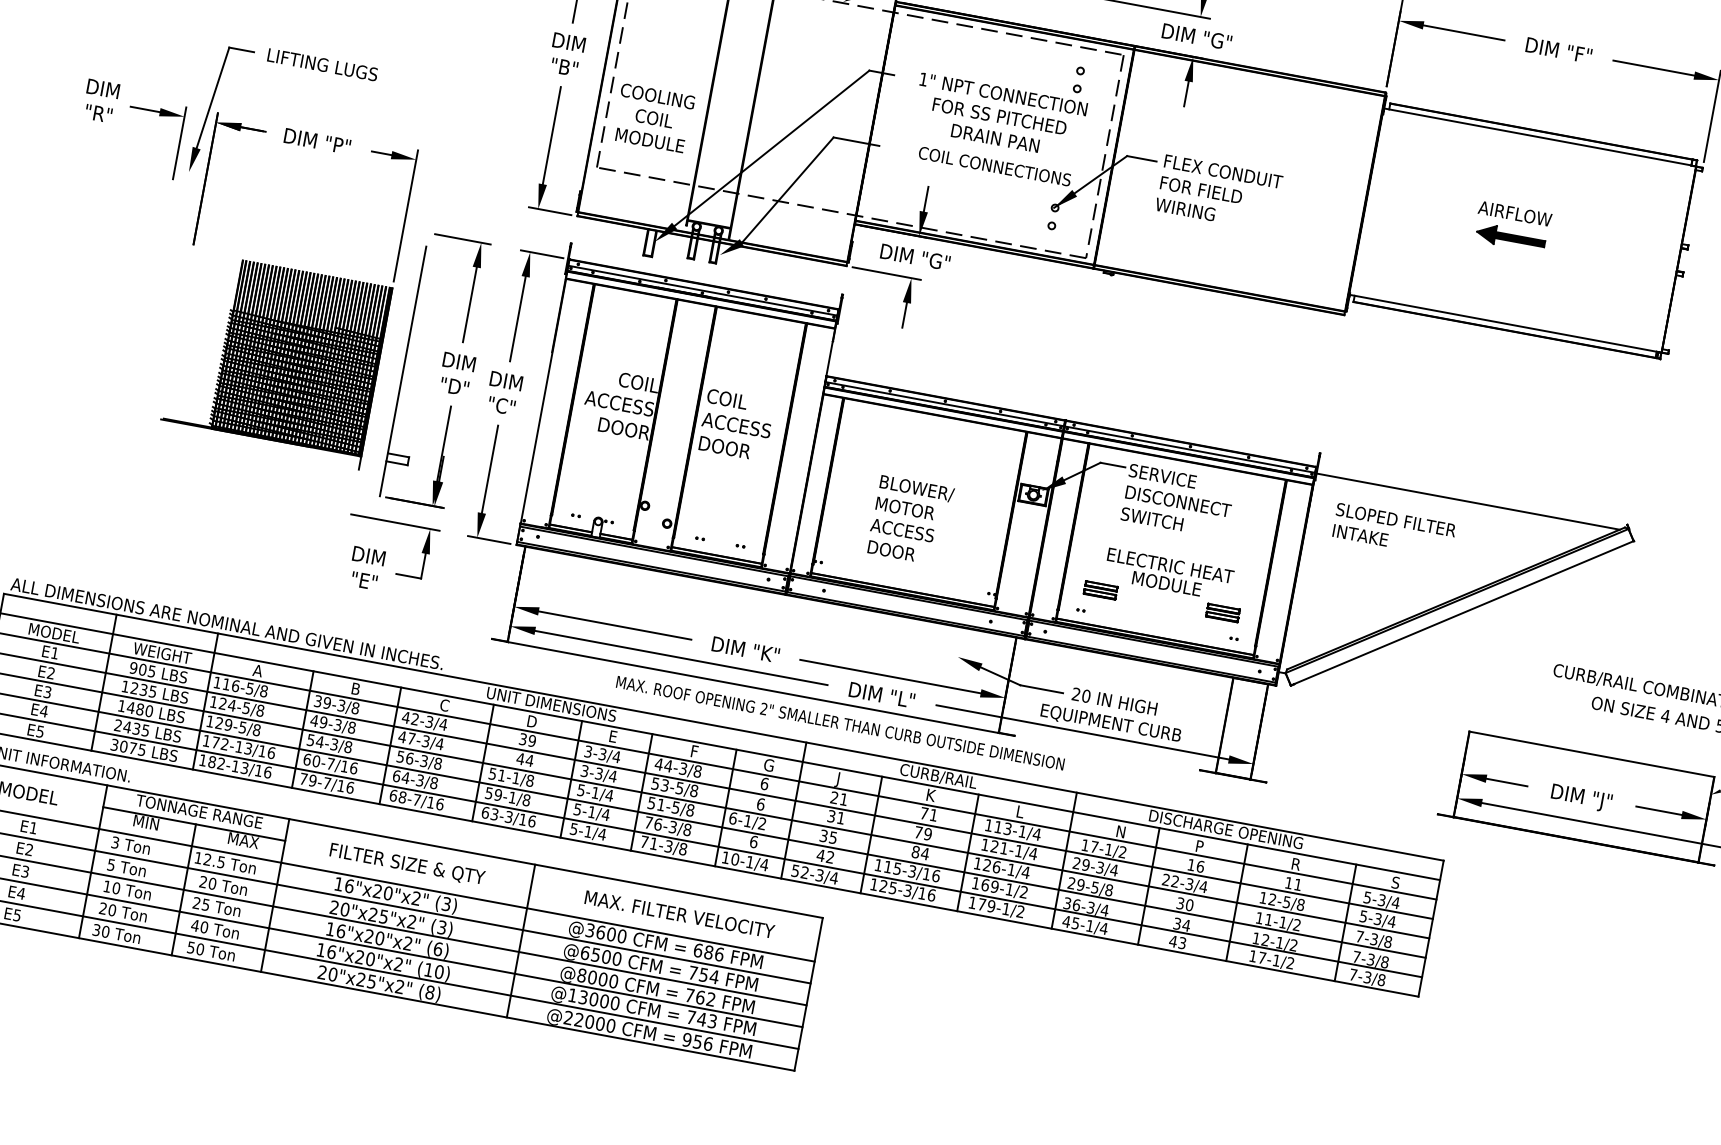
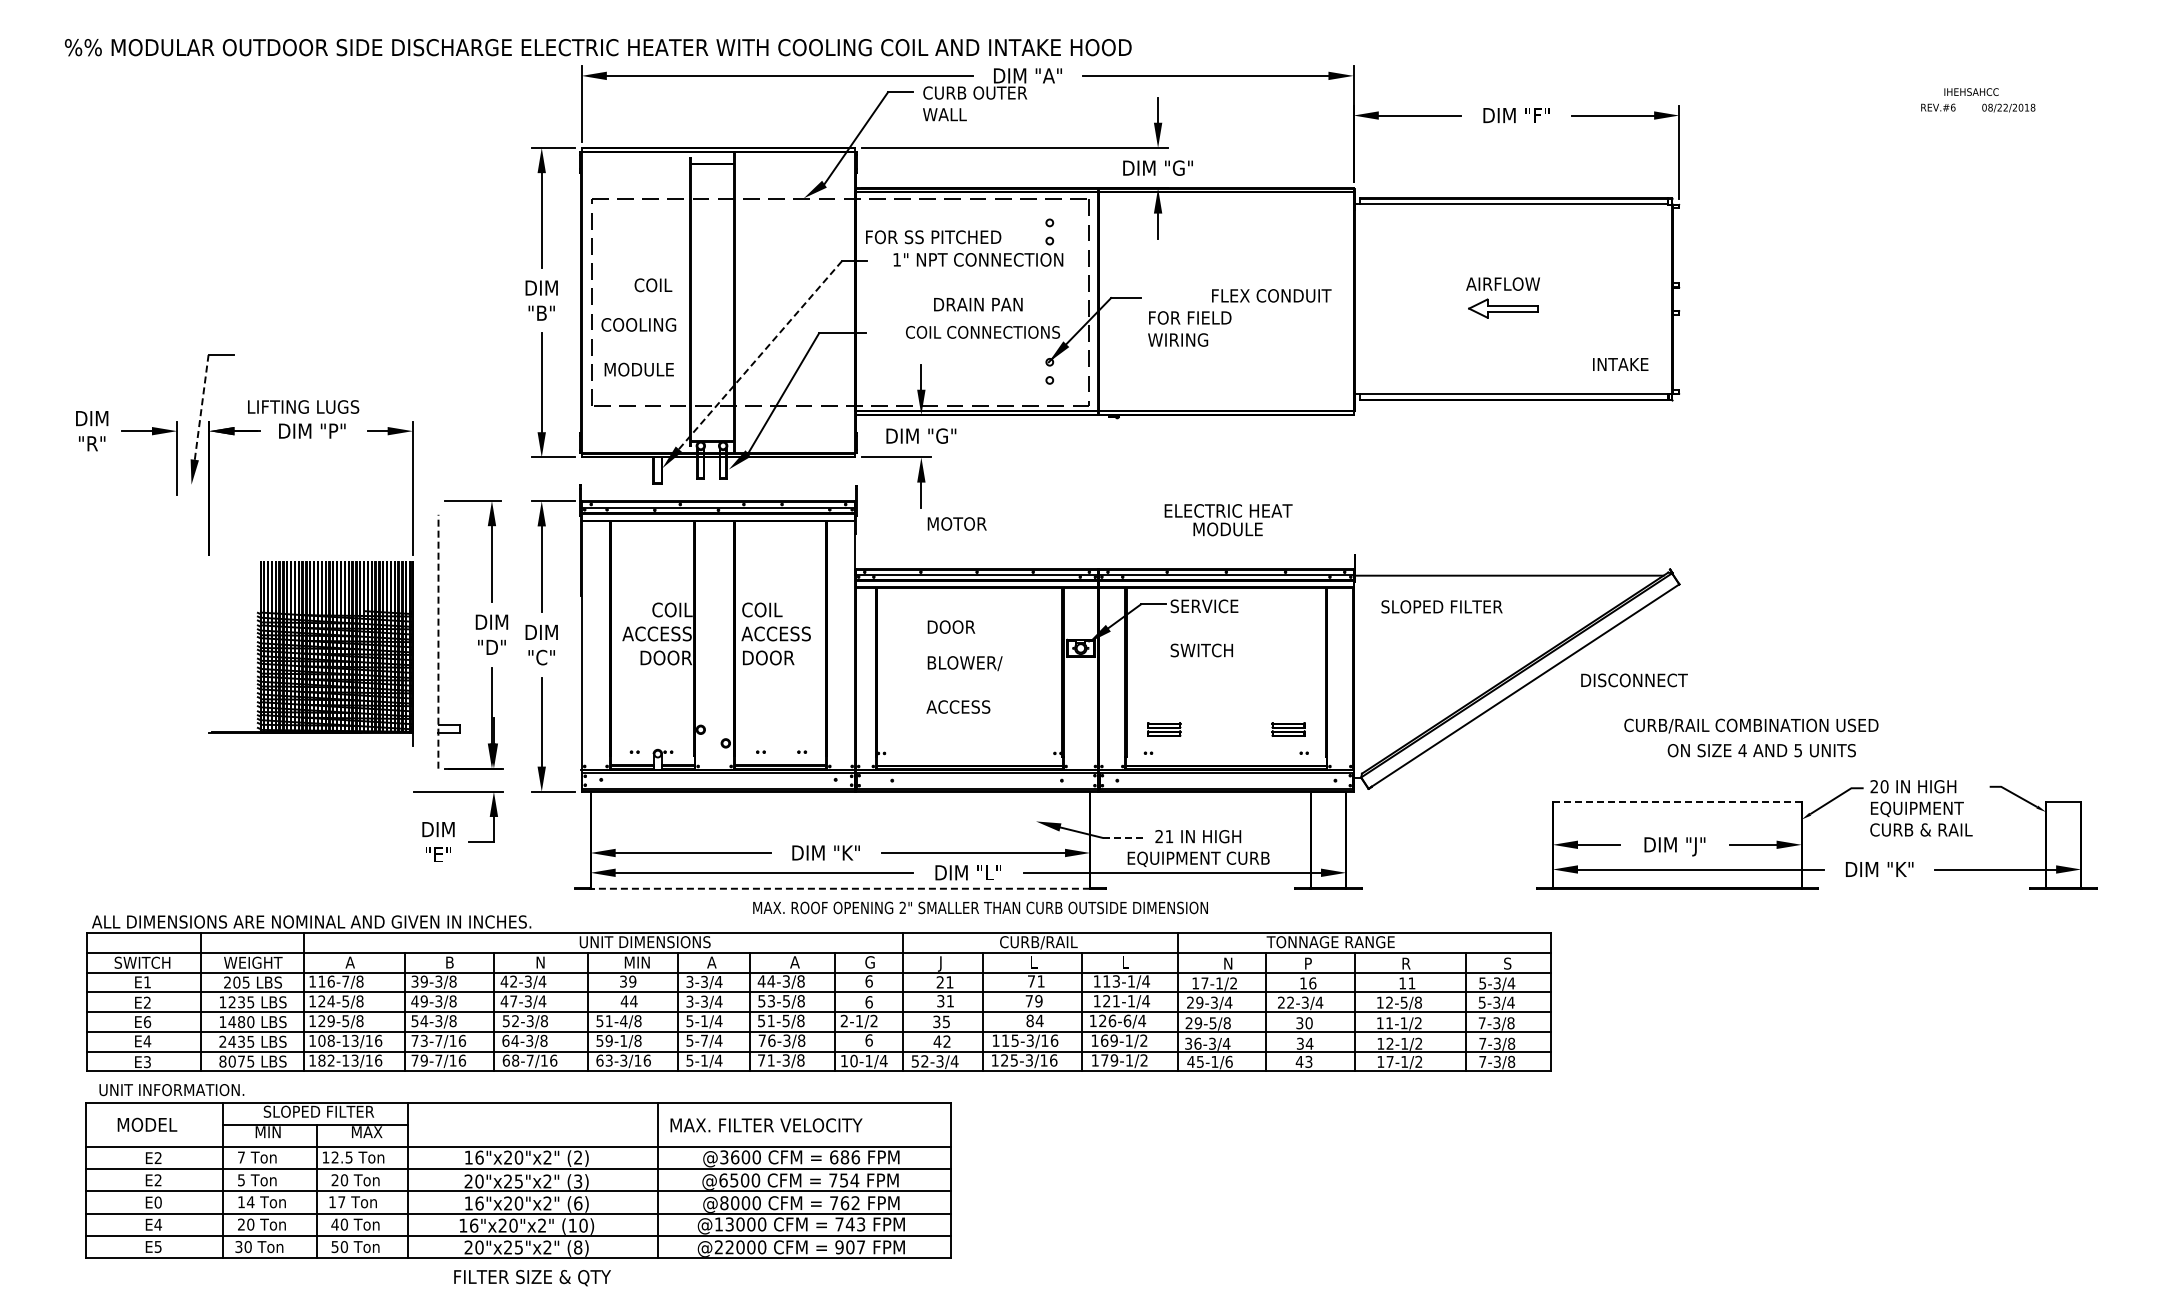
text: (322, 64) -> (303, 406), moved
line: (212, 97) -> (201, 407), solid -> dashed
text: (999, 116) -> (933, 237), moved
text: (654, 118) -> (653, 285), moved
line: (771, 148) -> (760, 355), solid -> dashed
text: (1223, 171) -> (1271, 295), moved
fill: (1511, 237) -> (1503, 308), removed
line: (403, 371) -> (438, 641), solid -> dashed
text: (1178, 501) -> (1634, 680), moved
text: (904, 507) -> (956, 523), moved
text: (1360, 535) -> (1620, 364), moved
text: (891, 550) -> (951, 626), moved
text: (1168, 575) -> (1228, 520), moved
text: (53, 632) -> (142, 962), MODEL -> SWITCH
text: (133, 668) -> (227, 982), 905 -> 205
line: (753, 687) -> (840, 888), solid -> dashed
text: (249, 688) -> (345, 981), 116-5/8 -> 116-7/8
line: (1041, 688) -> (1124, 837), solid -> dashed
text: (47, 692) -> (147, 1022), E3 -> E6
text: (1086, 696) -> (1169, 836), 20 -> 21
text: (444, 705) -> (540, 962), C -> N
text: (840, 722) -> (980, 907), moved
text: (540, 723) -> (637, 962), D -> MIN
text: (40, 731) -> (147, 1061), E5 -> E3
text: (613, 736) -> (711, 962), E -> A
text: (220, 743) -> (326, 1040), 172-13/16 -> 108-13/16
text: (114, 744) -> (222, 1061), 3075 -> 8075
text: (694, 751) -> (794, 962), F -> A
line: (1592, 754) -> (1677, 801), solid -> dashed
text: (409, 758) -> (515, 1021), 56-3/8 -> 52-3/8
text: (311, 760) -> (419, 1040), 60-7/16 -> 73-7/16
text: (515, 778) -> (623, 1021), 51-1/8 -> 51-4/8
text: (931, 795) -> (1035, 962), K -> L
text: (199, 811) -> (318, 1111), TONNAGE RANGE -> SLOPED FILTER
text: (592, 811) -> (704, 1040), 5-1/4 -> 5-7/4
text: (733, 817) -> (844, 1020), 6-1/2 -> 2-1/2
text: (32, 827) -> (157, 1157), E1 -> E2
text: (1226, 829) -> (1331, 942), DISCHARGE OPENING -> TONNAGE RANGE
text: (115, 842) -> (241, 1157), 3 -> 7
text: (407, 865) -> (532, 1278), moved
text: (1011, 869) -> (1127, 1020), 126-1/4 -> 126-6/4
text: (24, 871) -> (157, 1202), E3 -> E0
text: (116, 888) -> (250, 1202), 10 -> 14
text: (201, 904) -> (337, 1202), 25 -> 17
text: (446, 904) -> (578, 1157), (3) -> (2)
text: (679, 914) -> (766, 1125), moved
text: (1103, 928) -> (1228, 1061), 45-1/4 -> 45-1/6
text: (702, 1043) -> (855, 1247), 956 -> 907

